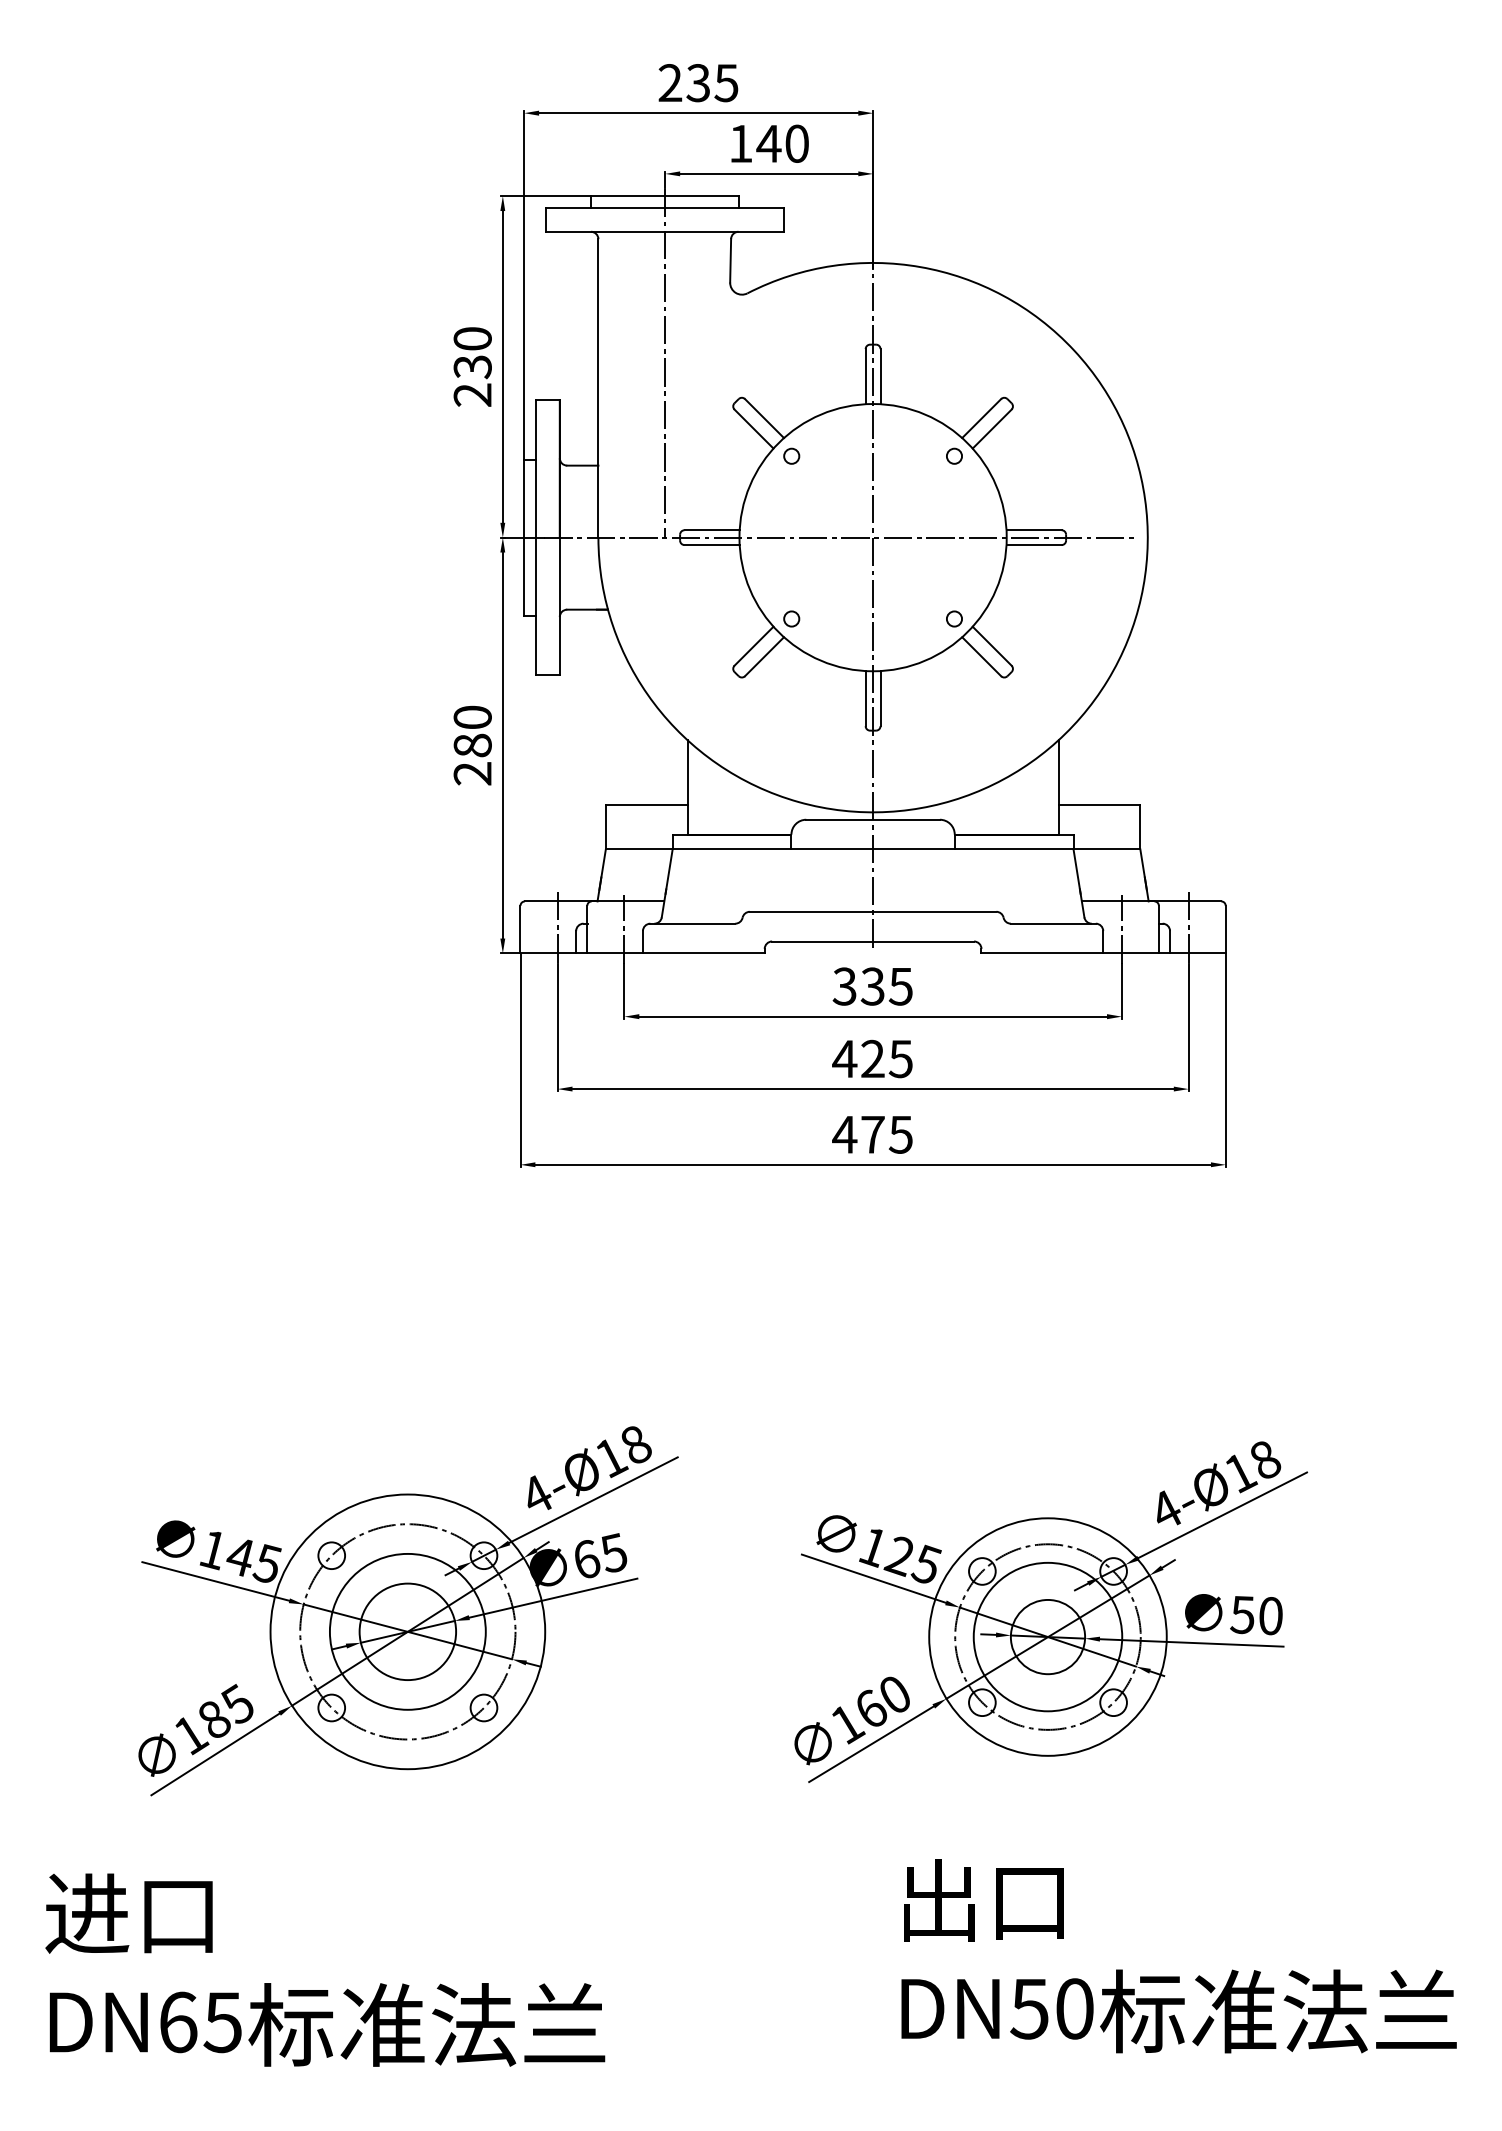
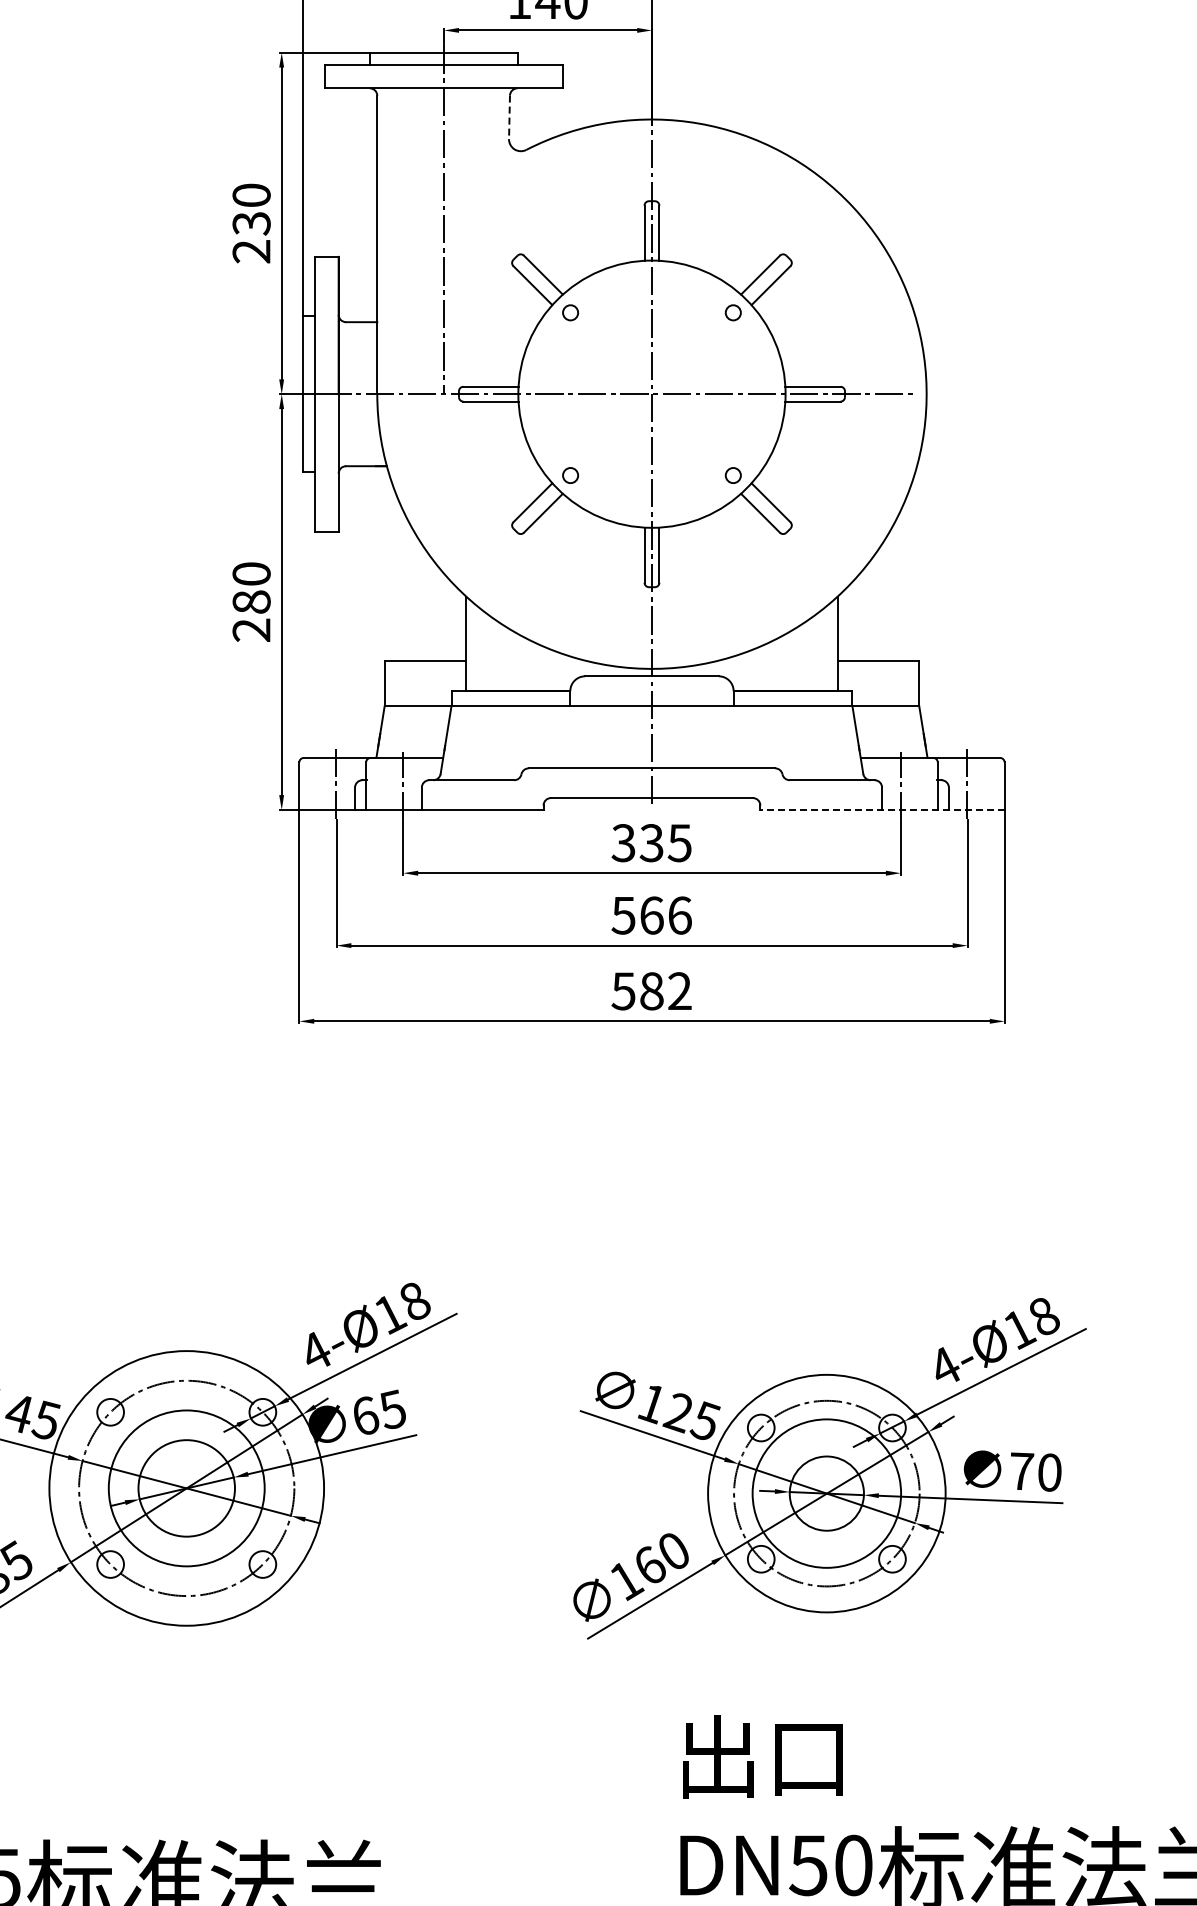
line: (730, 260) -> (509, 117), solid -> dashed
line: (1103, 953) -> (882, 810), solid -> dashed
text: (872, 1058) -> (651, 915), 425 -> 566
text: (872, 1134) -> (651, 991), 475 -> 582
text: (1242, 1615) -> (1021, 1472), 50 -> 70

